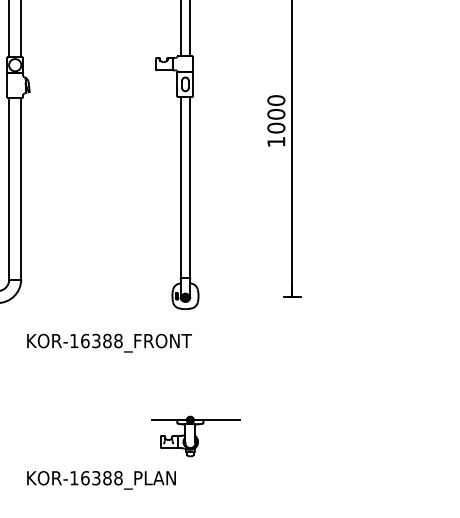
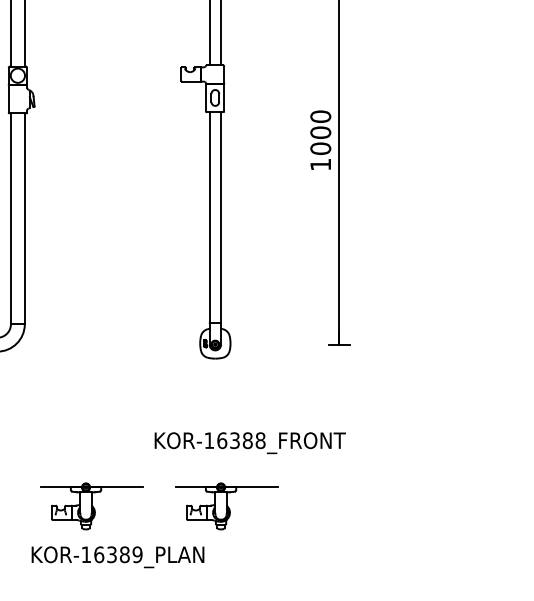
text: (108, 343) -> (249, 443), moved
part: (78, 436) -> (91, 506), added
text: (118, 477) -> (137, 554), KOR-16388_PLAN -> KOR-16389_PLAN

